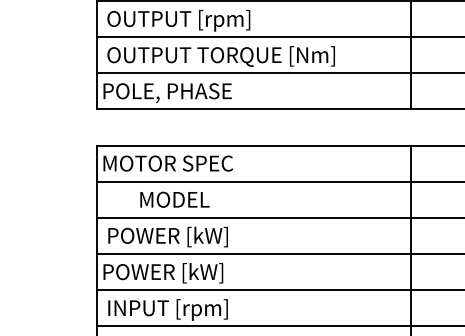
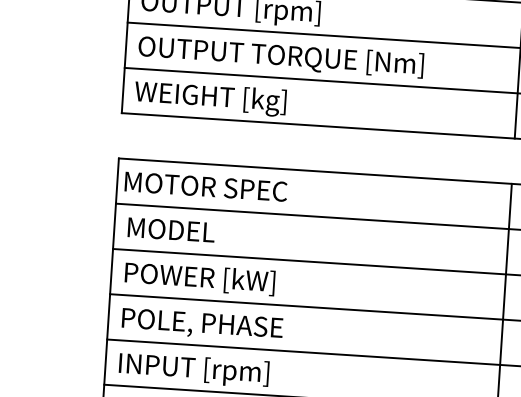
text: (167, 93) -> (210, 98), POLE, PHASE -> WEIGHT [kg]
text: (174, 199) -> (170, 229), moved
text: (169, 273) -> (198, 324), POWER [kW] -> POLE, PHASE

